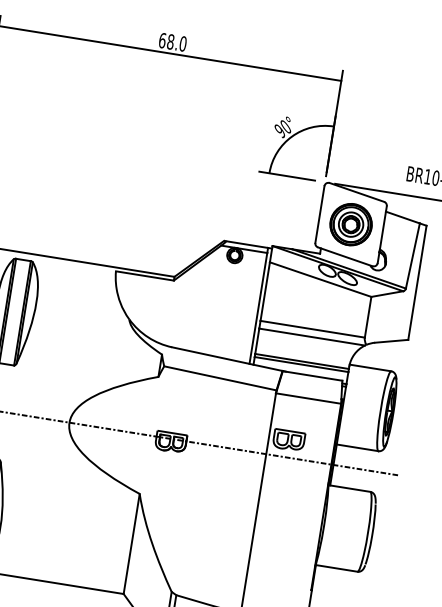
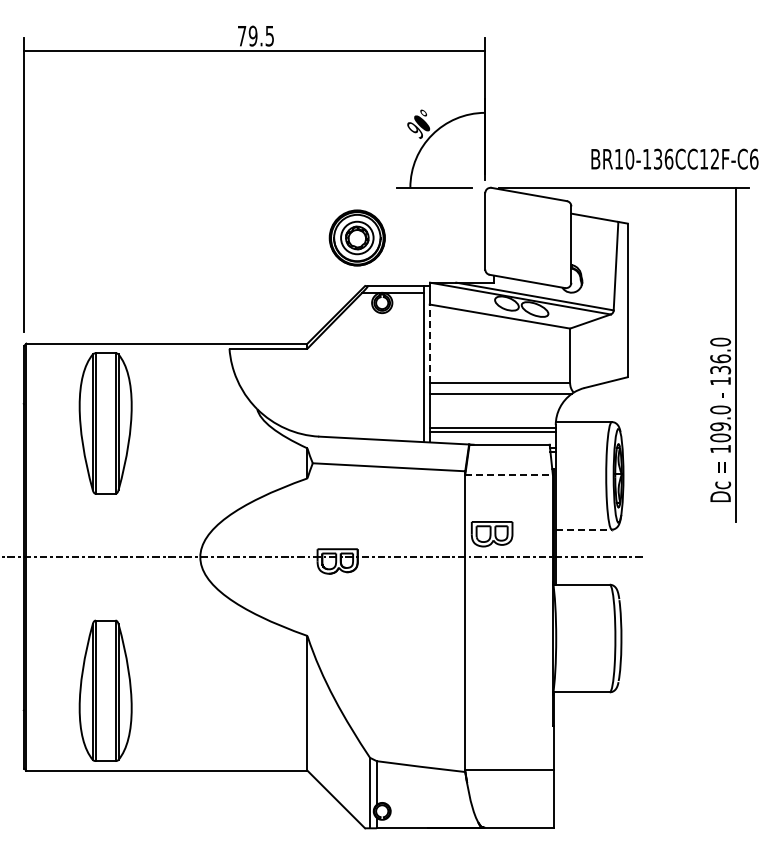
text: (172, 41) -> (255, 35), 68.0 -> 79.5
part: (350, 224) -> (356, 237), moved
line: (265, 291) -> (429, 343), solid -> dashed
line: (308, 398) -> (508, 475), solid -> dashed
line: (358, 447) -> (584, 529), solid -> dashed

